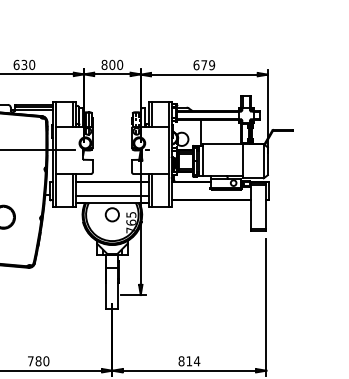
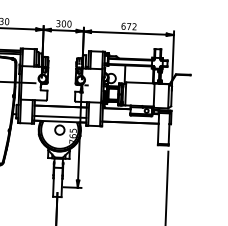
text: (104, 64) -> (58, 23), 800 -> 300
text: (212, 65) -> (134, 27), 679 -> 672

